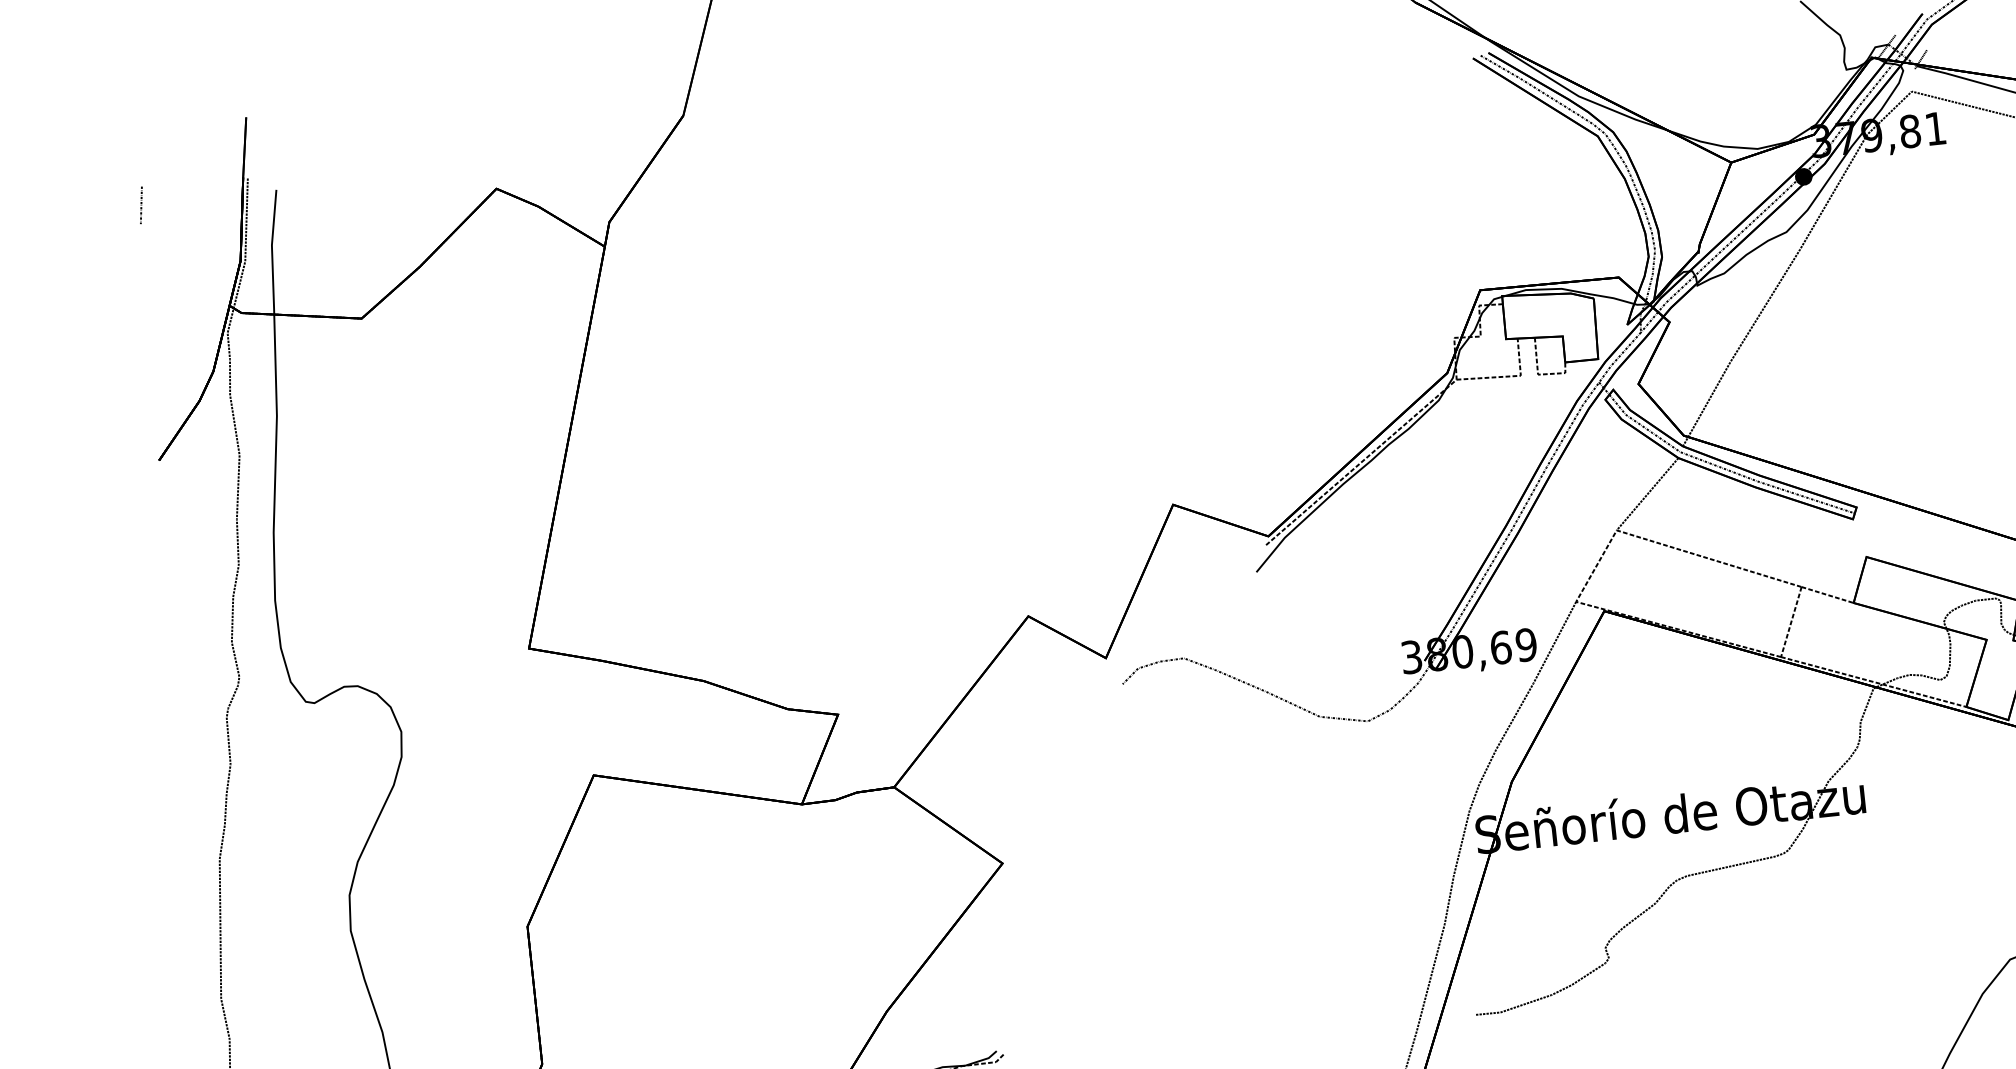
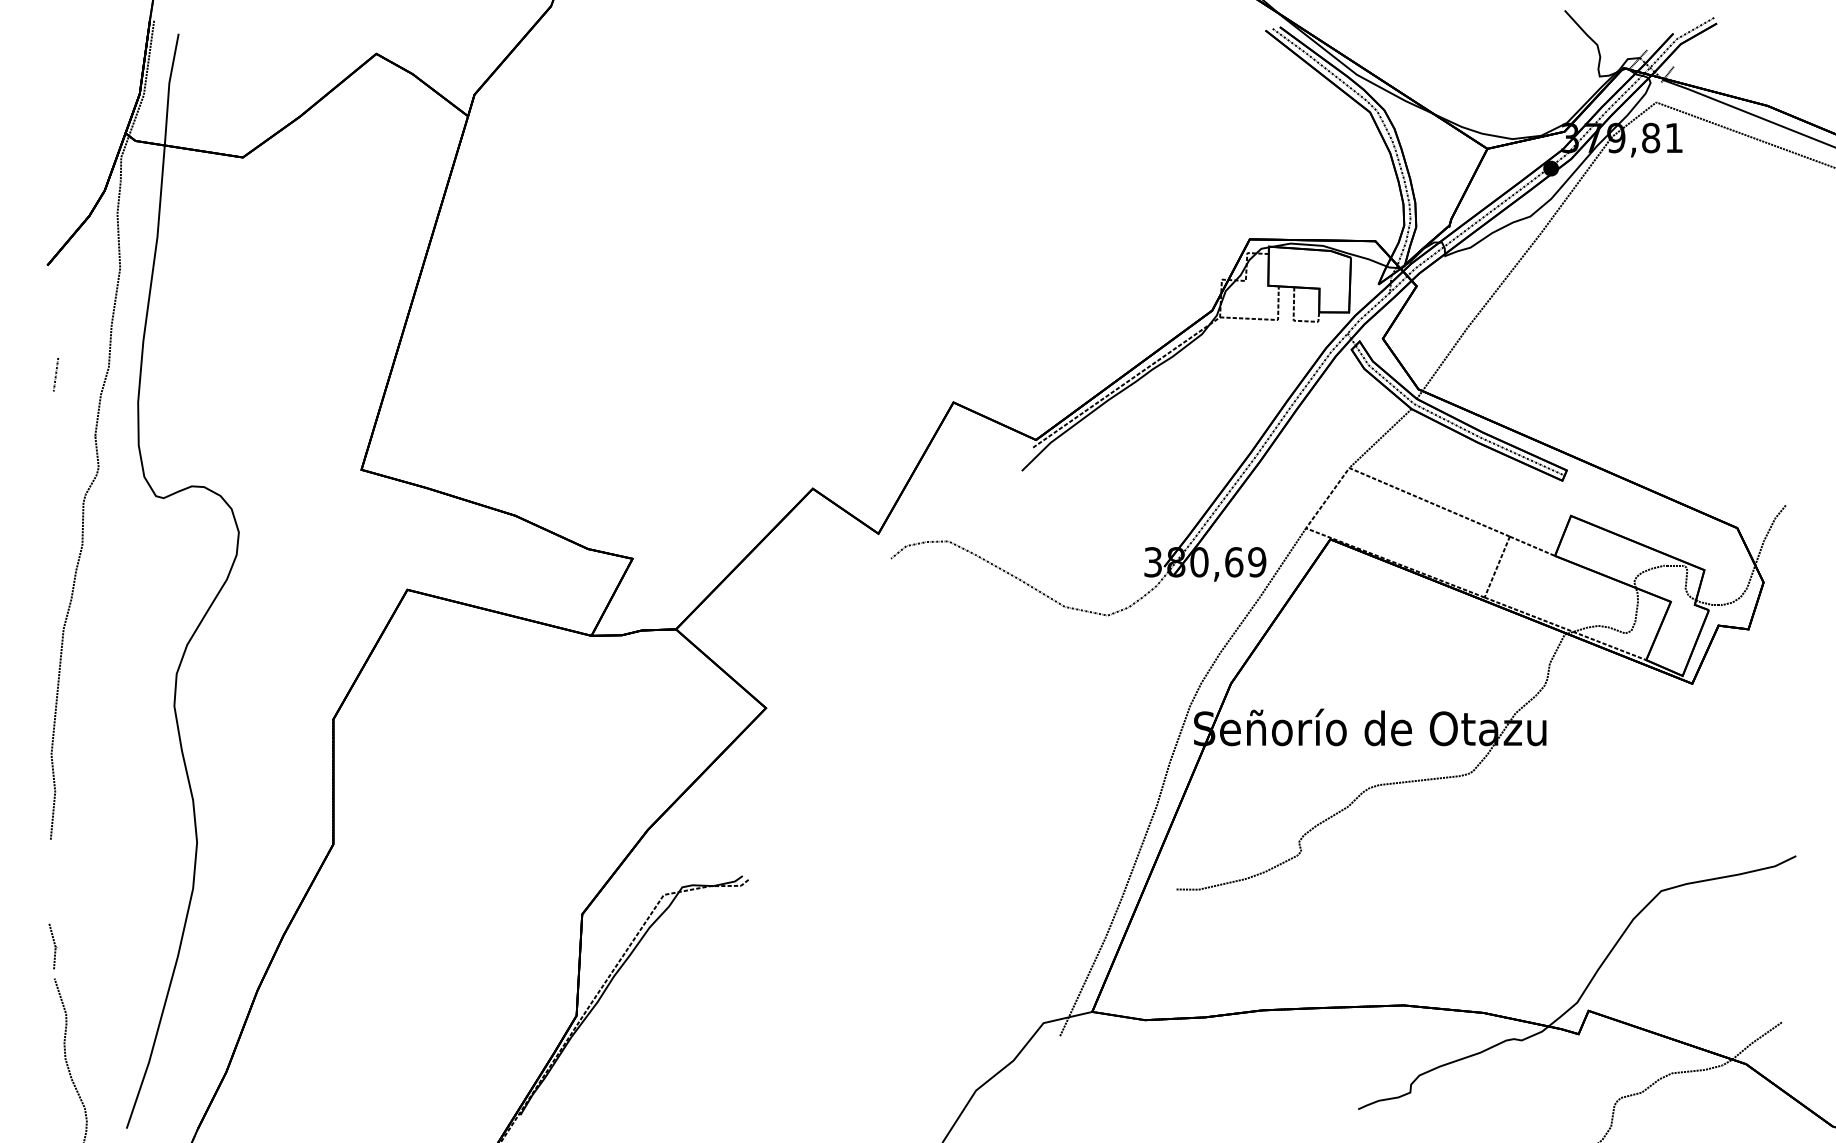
line: (141, 205) -> (56, 374), moved

